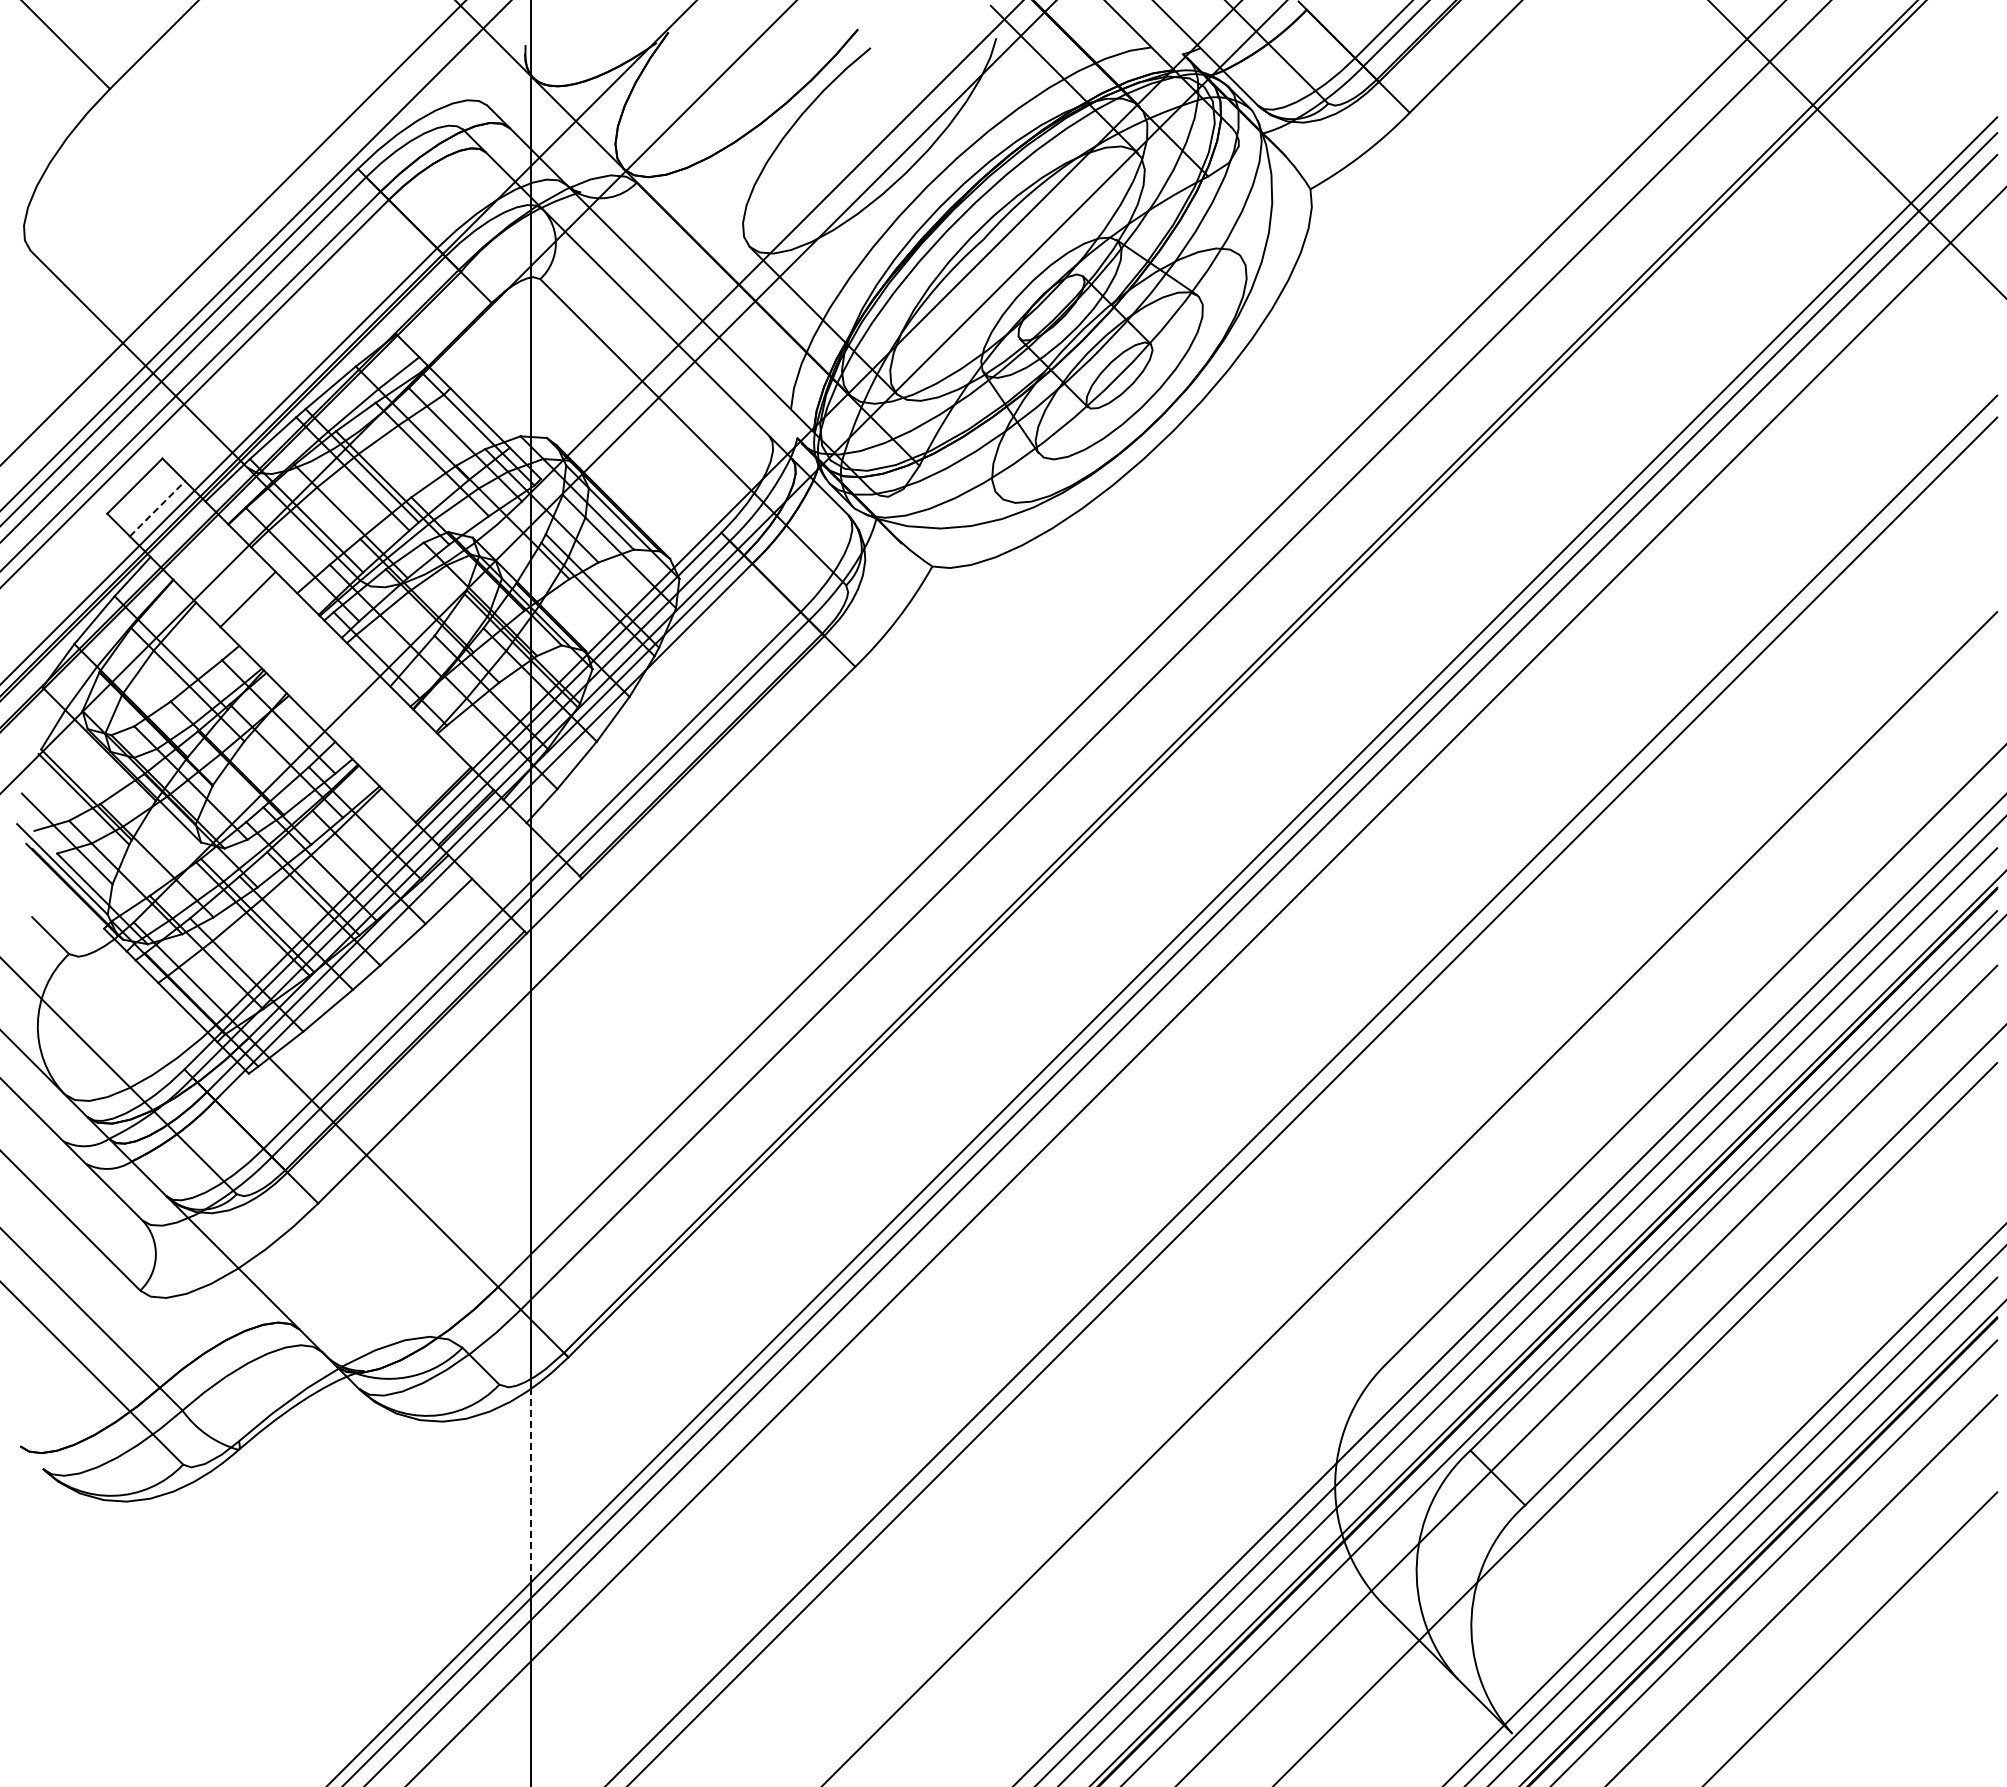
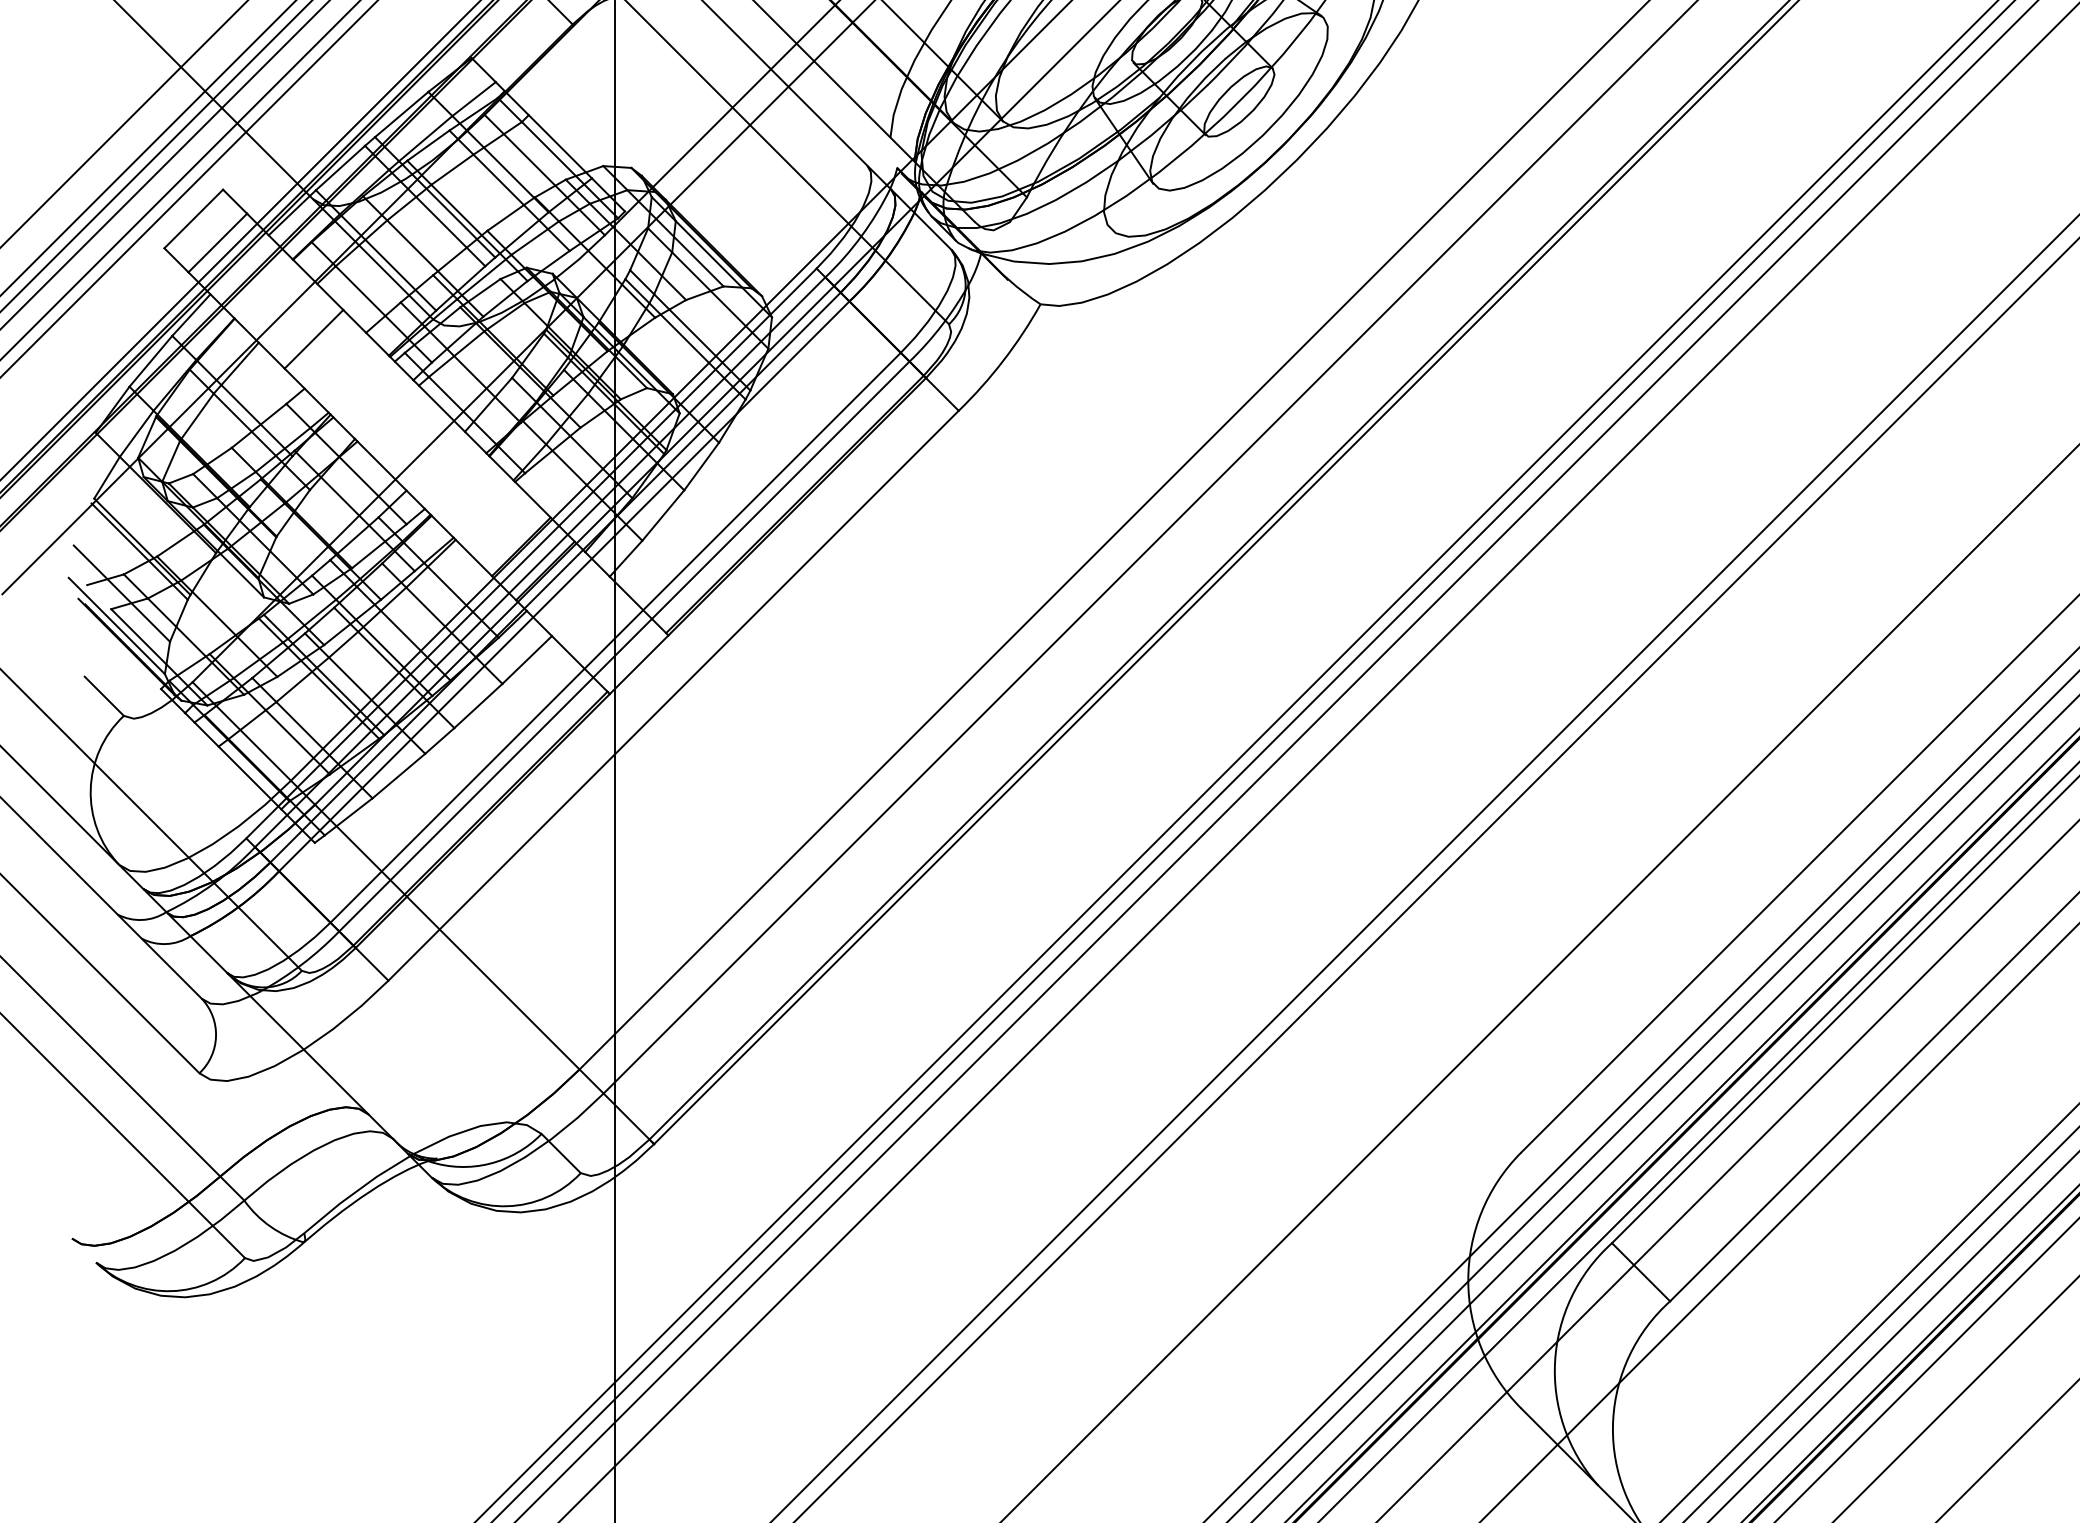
line: (157, 508) -> (217, 242), dashed -> solid
line: (531, 1485) -> (614, 1280), dashed -> solid

